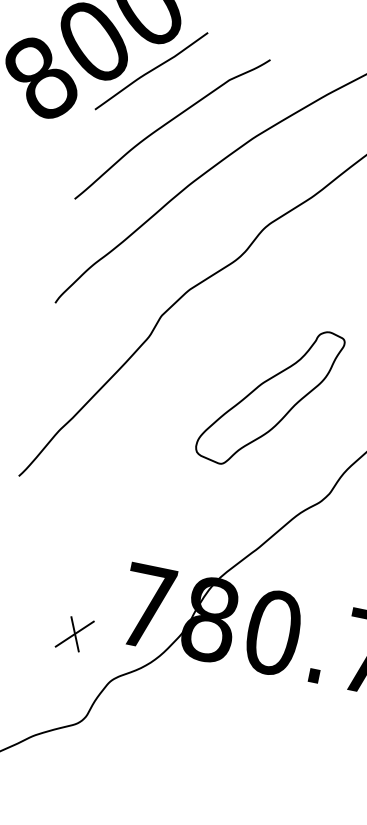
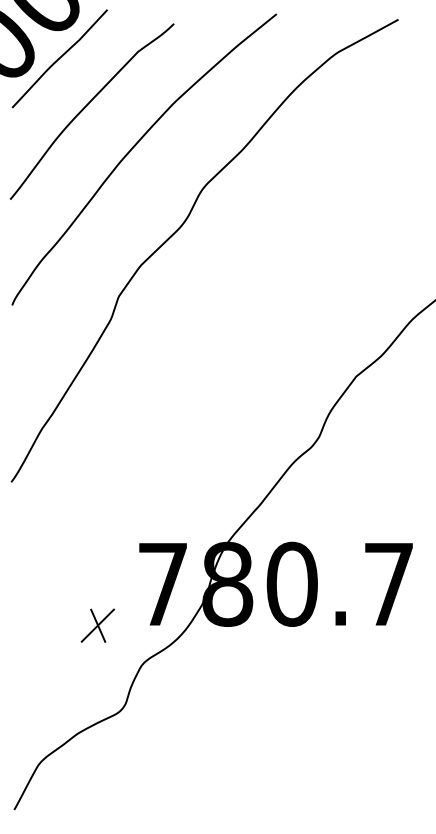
part: (270, 397) -> (241, 354), removed

